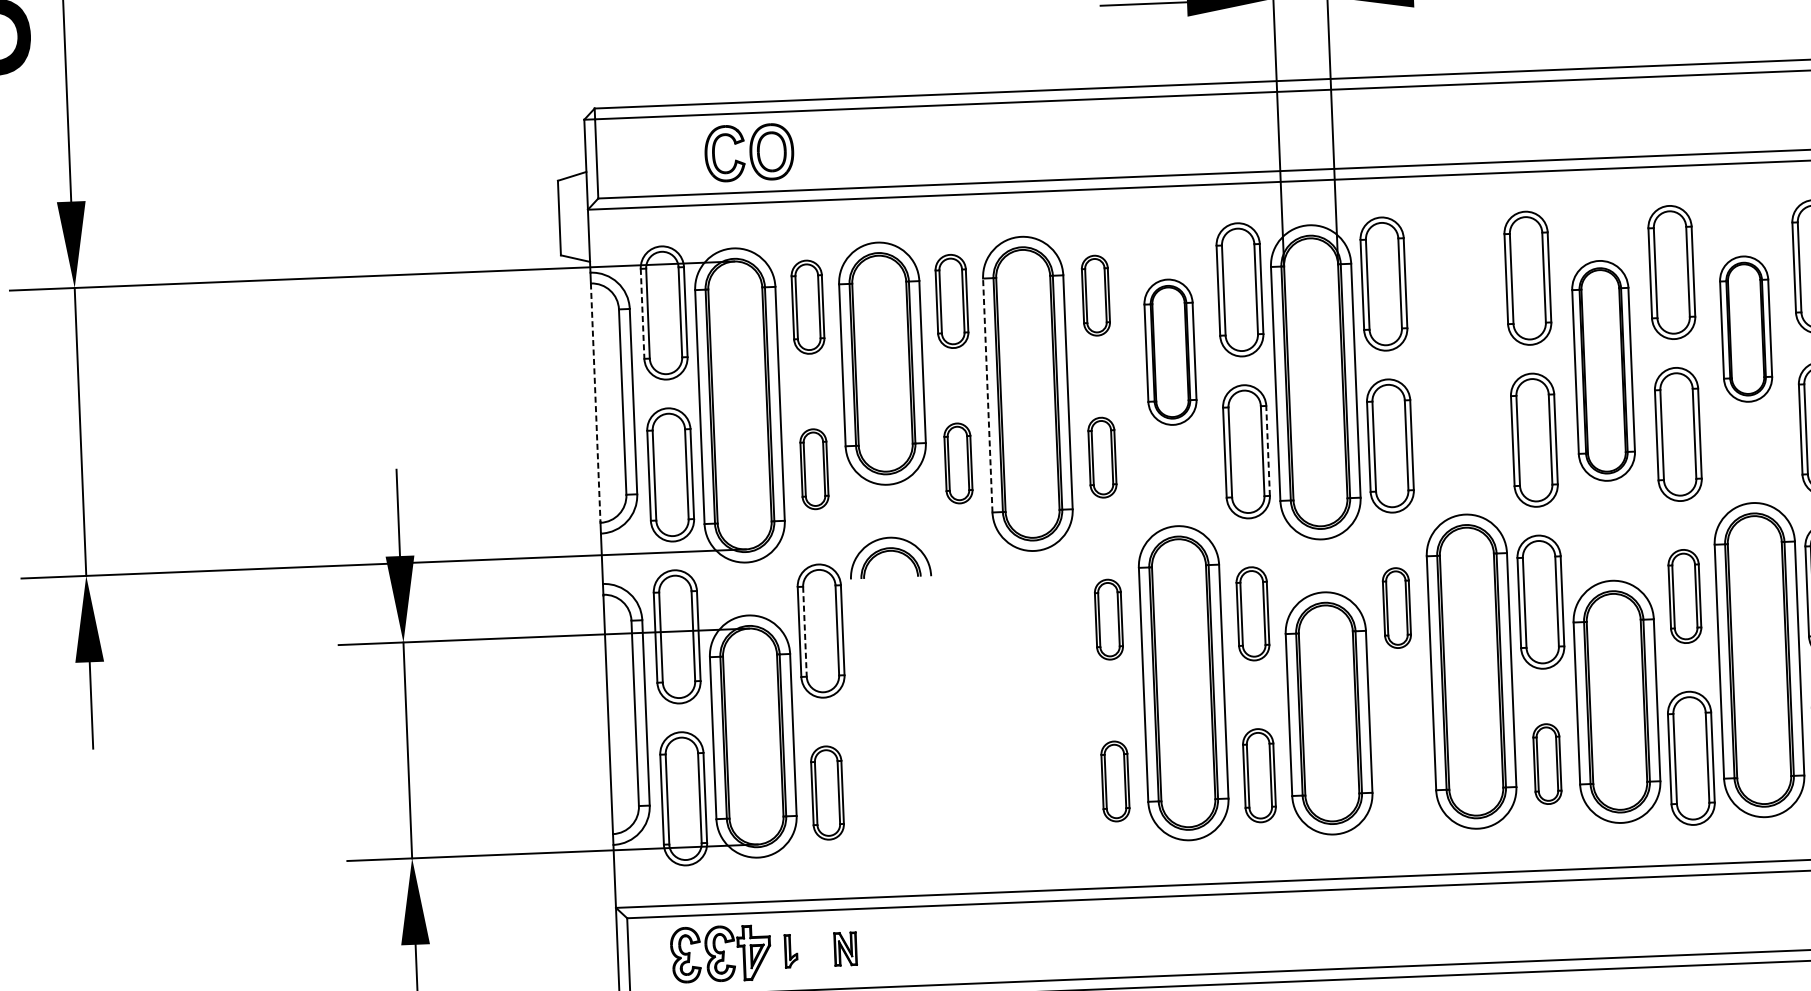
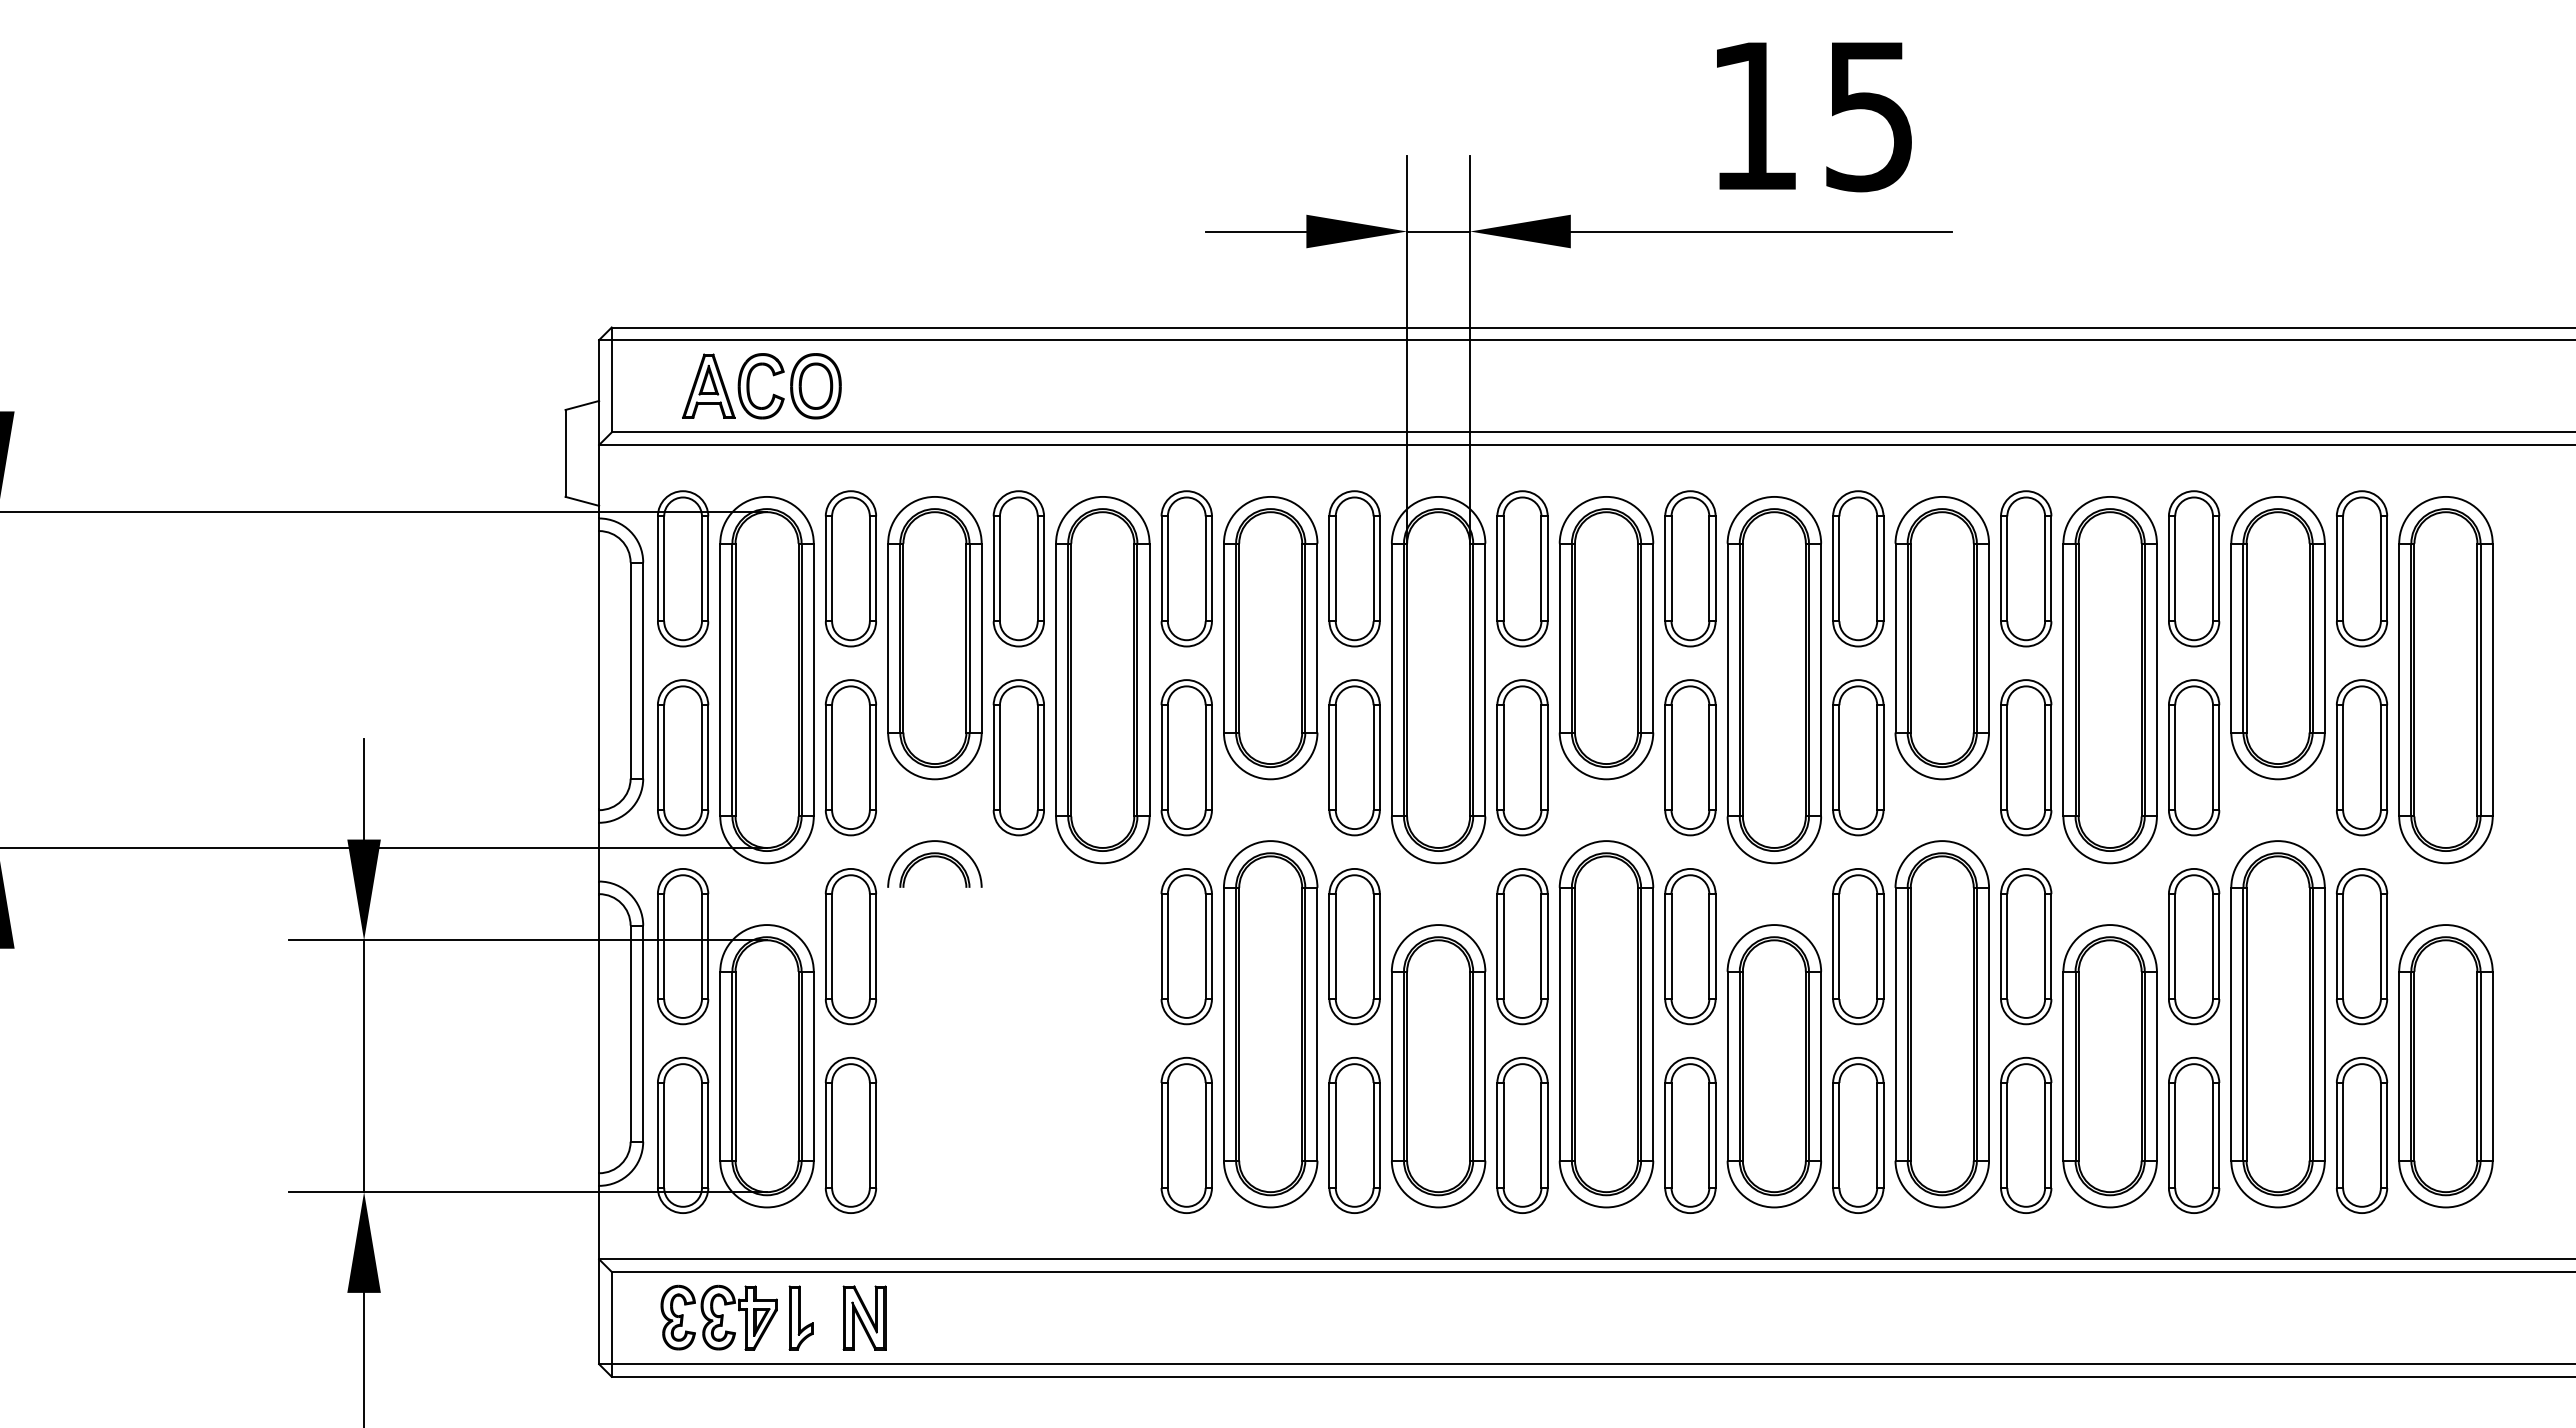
part: (679, 154) -> (708, 385), added
part: (1095, 295) -> (1186, 568), size x1.67
part: (951, 301) -> (1018, 568), size x1.43
part: (807, 306) -> (850, 568), size x1.43
line: (642, 314) -> (657, 569), dashed -> solid
part: (1745, 329) -> (1941, 638), size x1.67
part: (1458, 340) -> (1606, 638), added
part: (1170, 352) -> (1270, 638), size x1.67
part: (1602, 371) -> (1773, 680), size x1.43
line: (988, 395) -> (1056, 679), dashed -> solid
line: (596, 403) -> (599, 670), dashed -> solid
line: (1267, 450) -> (1379, 757), dashed -> solid
part: (1102, 457) -> (1186, 757), size x1.67
part: (958, 463) -> (1018, 757), size x1.67
part: (814, 468) -> (850, 757), size x1.67
part: (1684, 596) -> (1858, 946), size x1.43
part: (1396, 607) -> (1522, 946), size x1.67
part: (1252, 613) -> (1354, 946), size x1.43
part: (1108, 619) -> (1186, 946), size x1.67
line: (805, 632) -> (832, 947), dashed -> solid
part: (1547, 764) -> (1690, 1135), size x1.67
part: (1403, 769) -> (1522, 1135), added
part: (1259, 775) -> (1354, 1135), size x1.43
part: (1115, 781) -> (1186, 1135), size x1.67
part: (827, 793) -> (850, 1135), size x1.43
part: (845, 948) -> (864, 1317), size x1.67
part: (790, 950) -> (800, 1317), size x1.67

